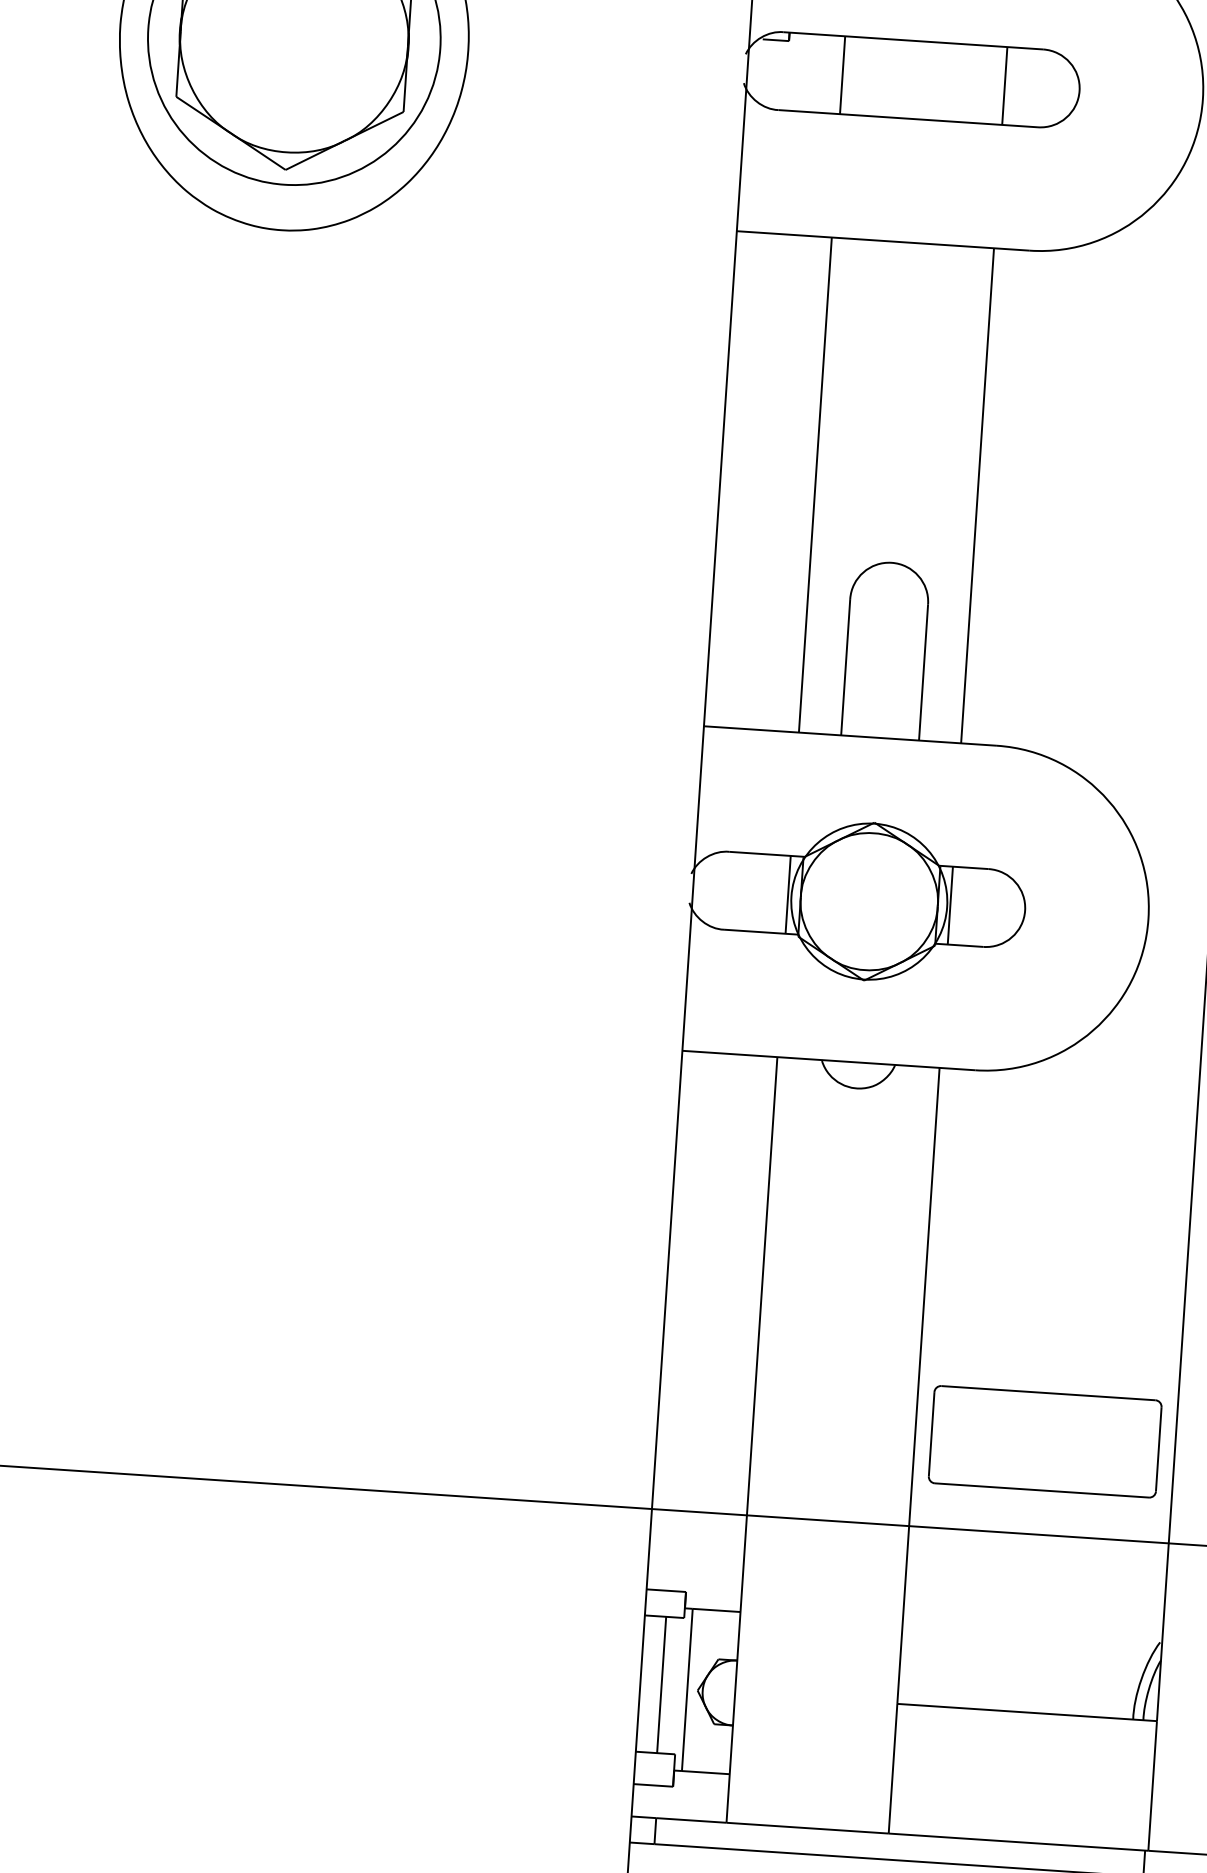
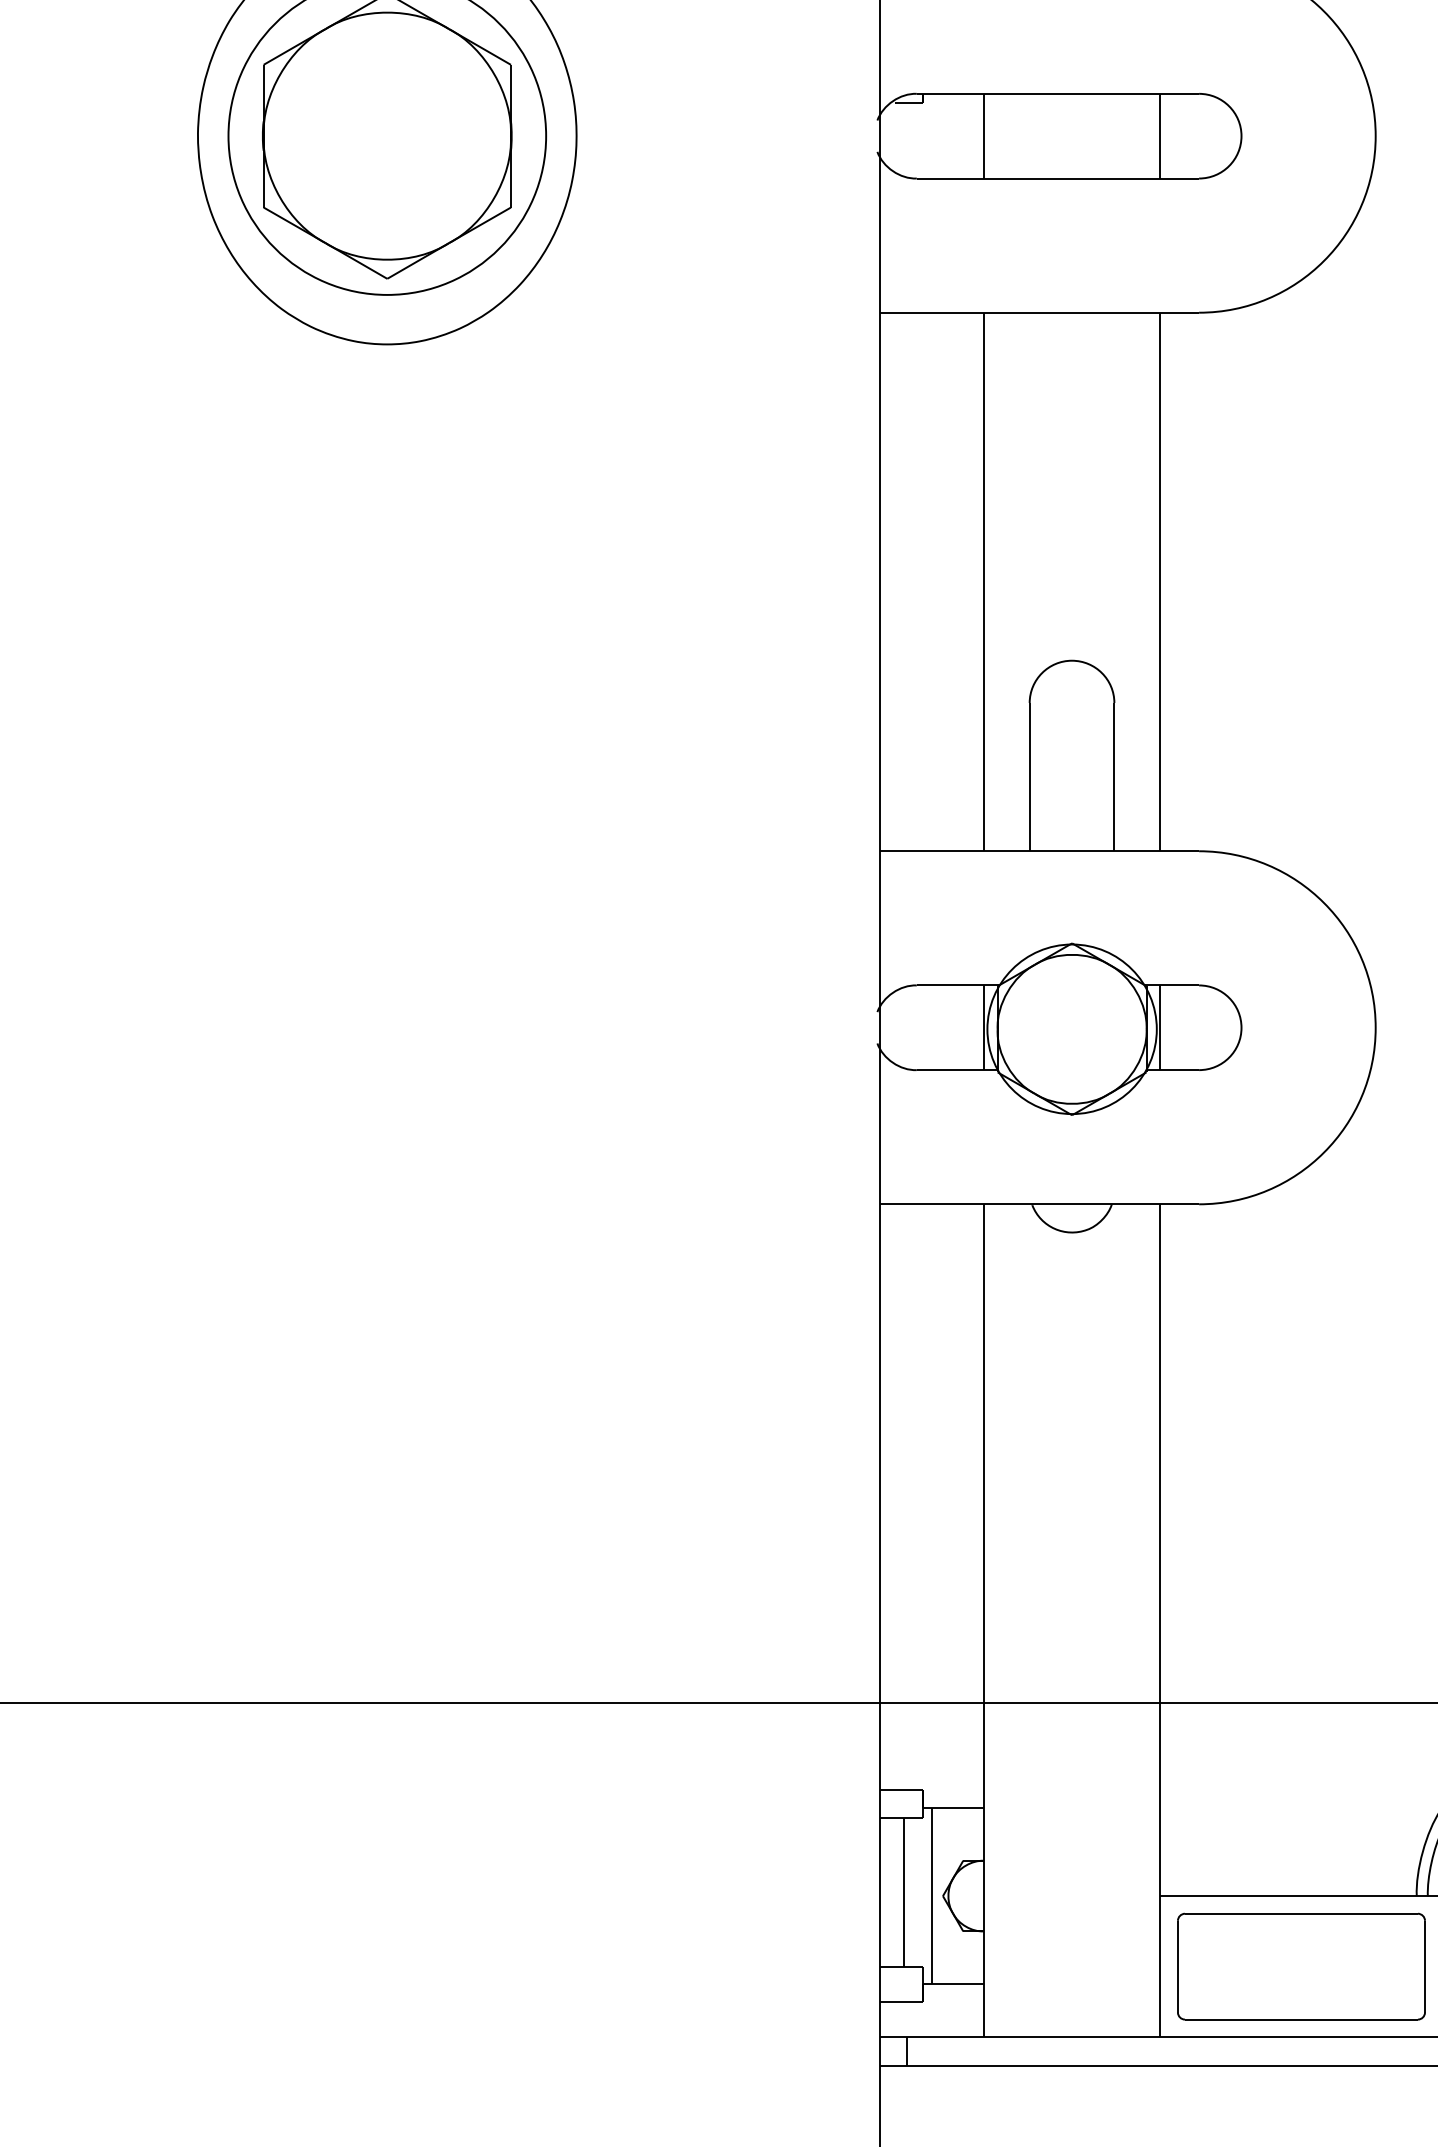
part: (1045, 1441) -> (1301, 1966), moved

